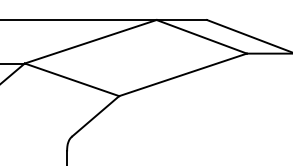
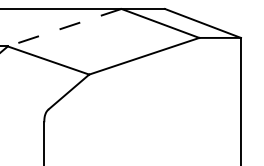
line: (90, 41) -> (64, 27), solid -> dashed

